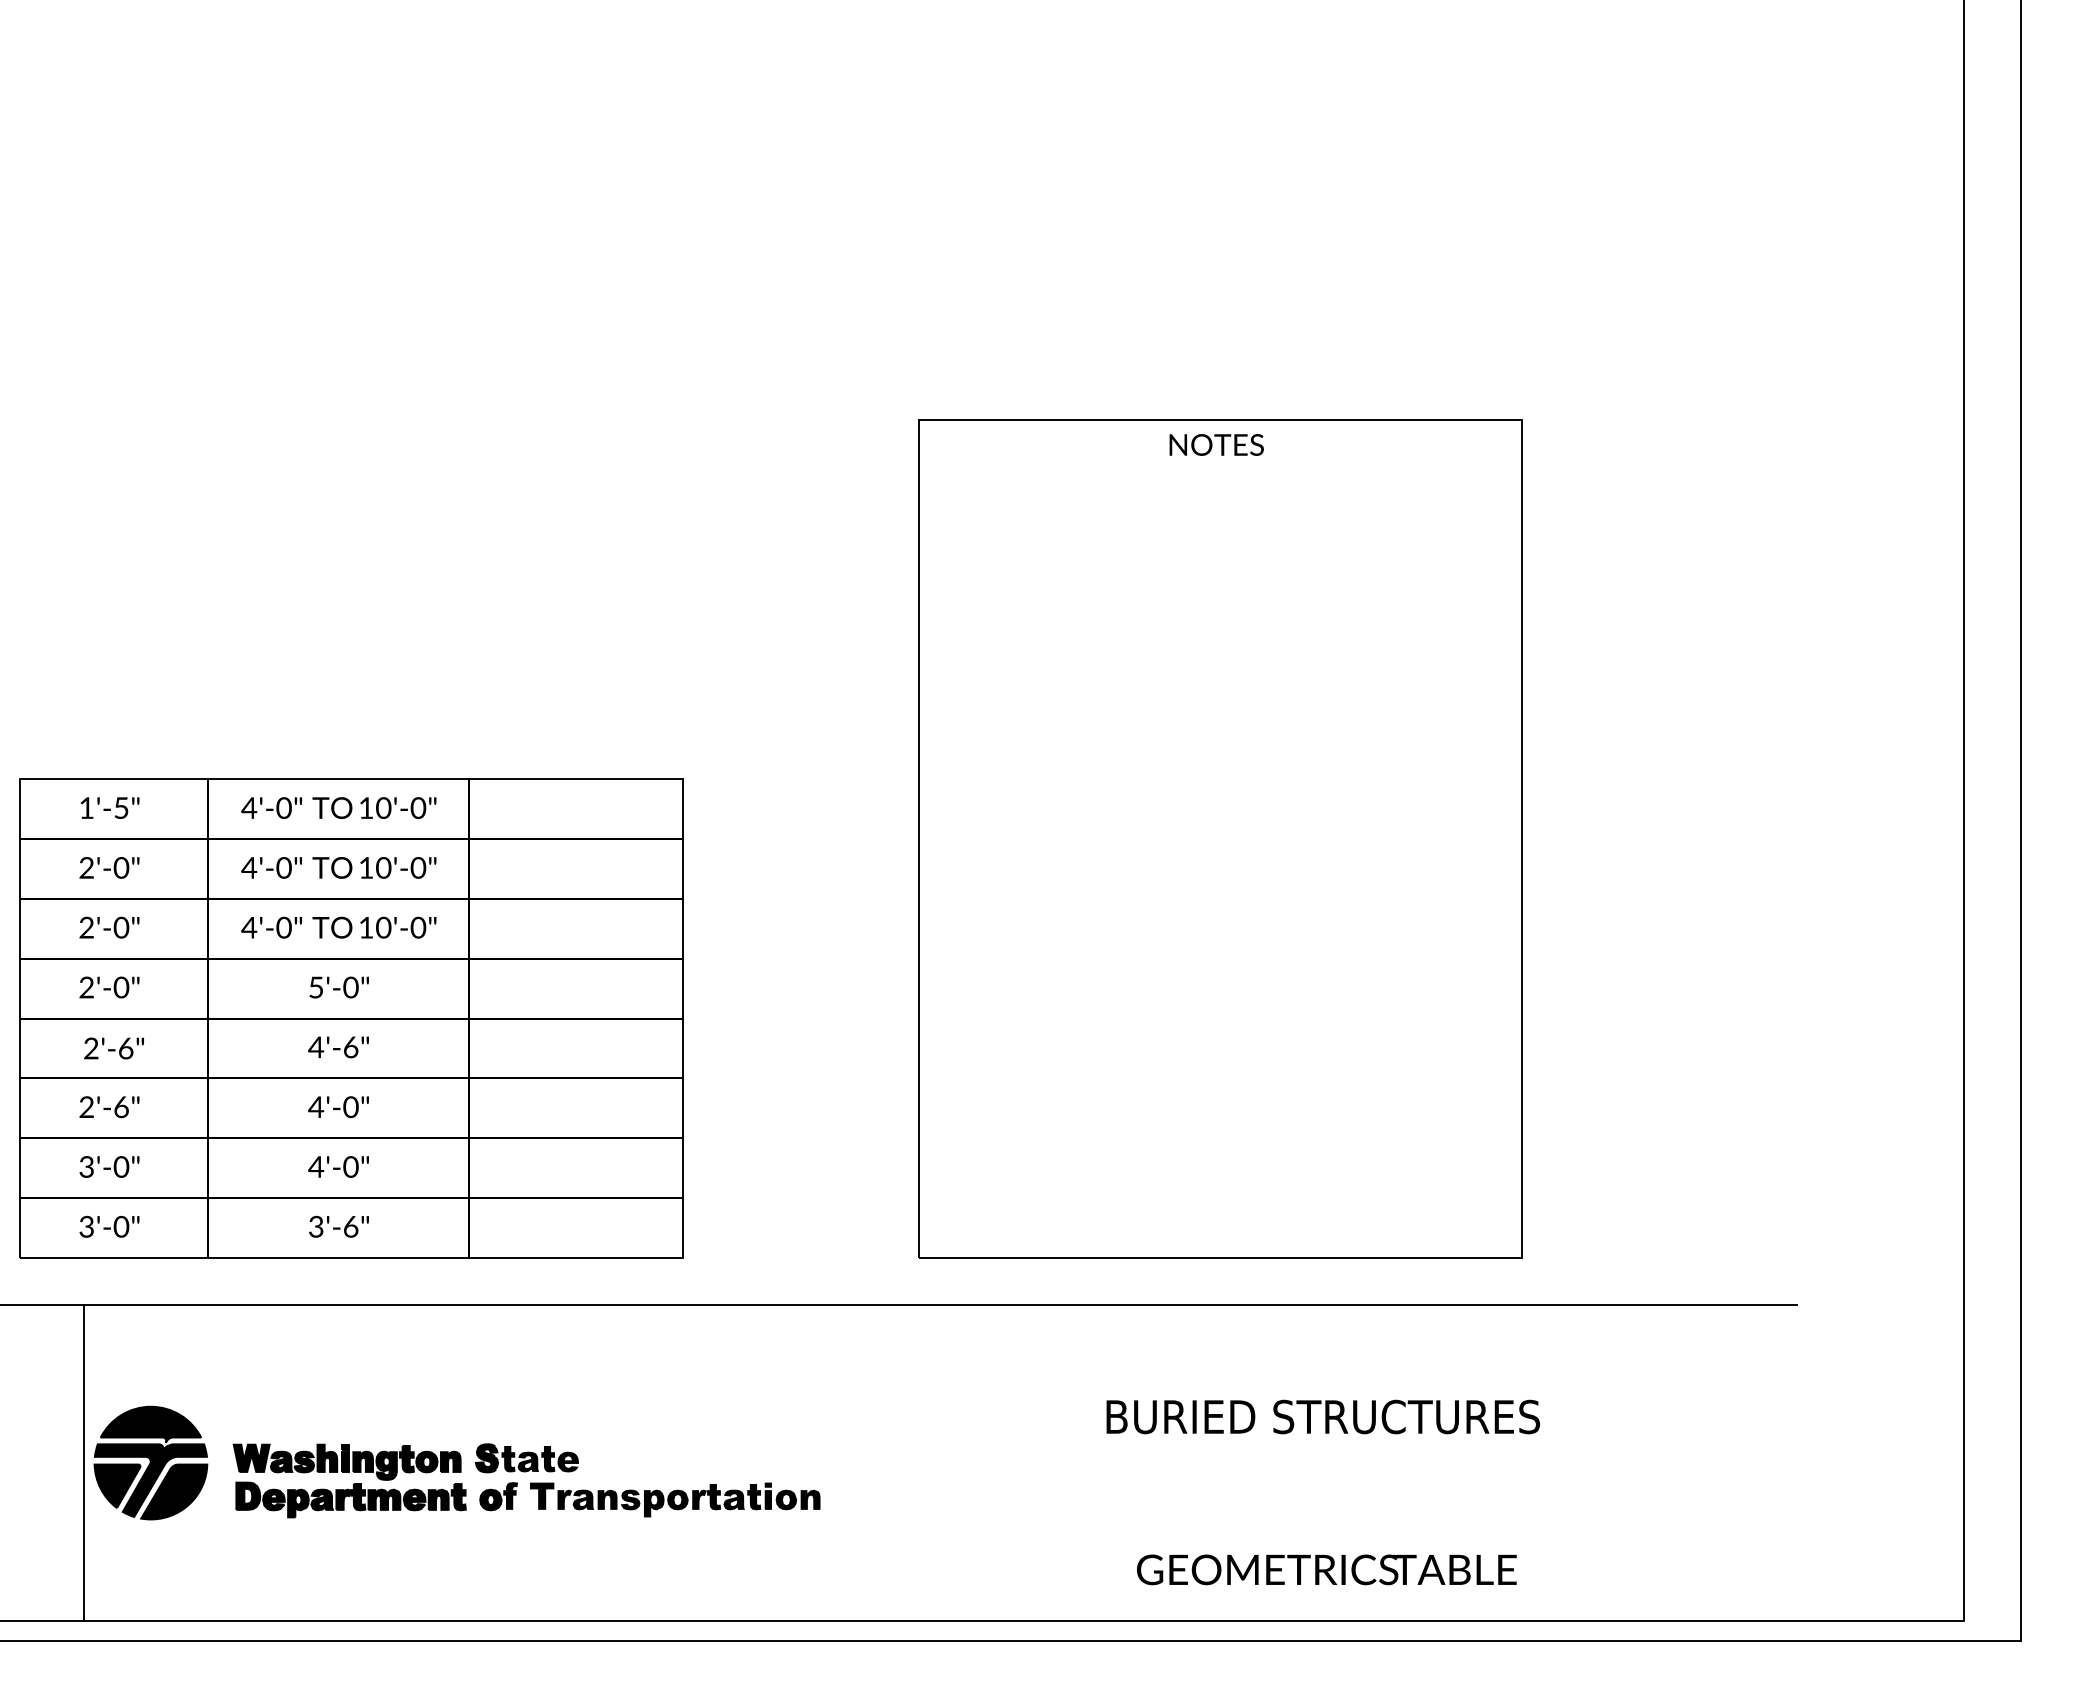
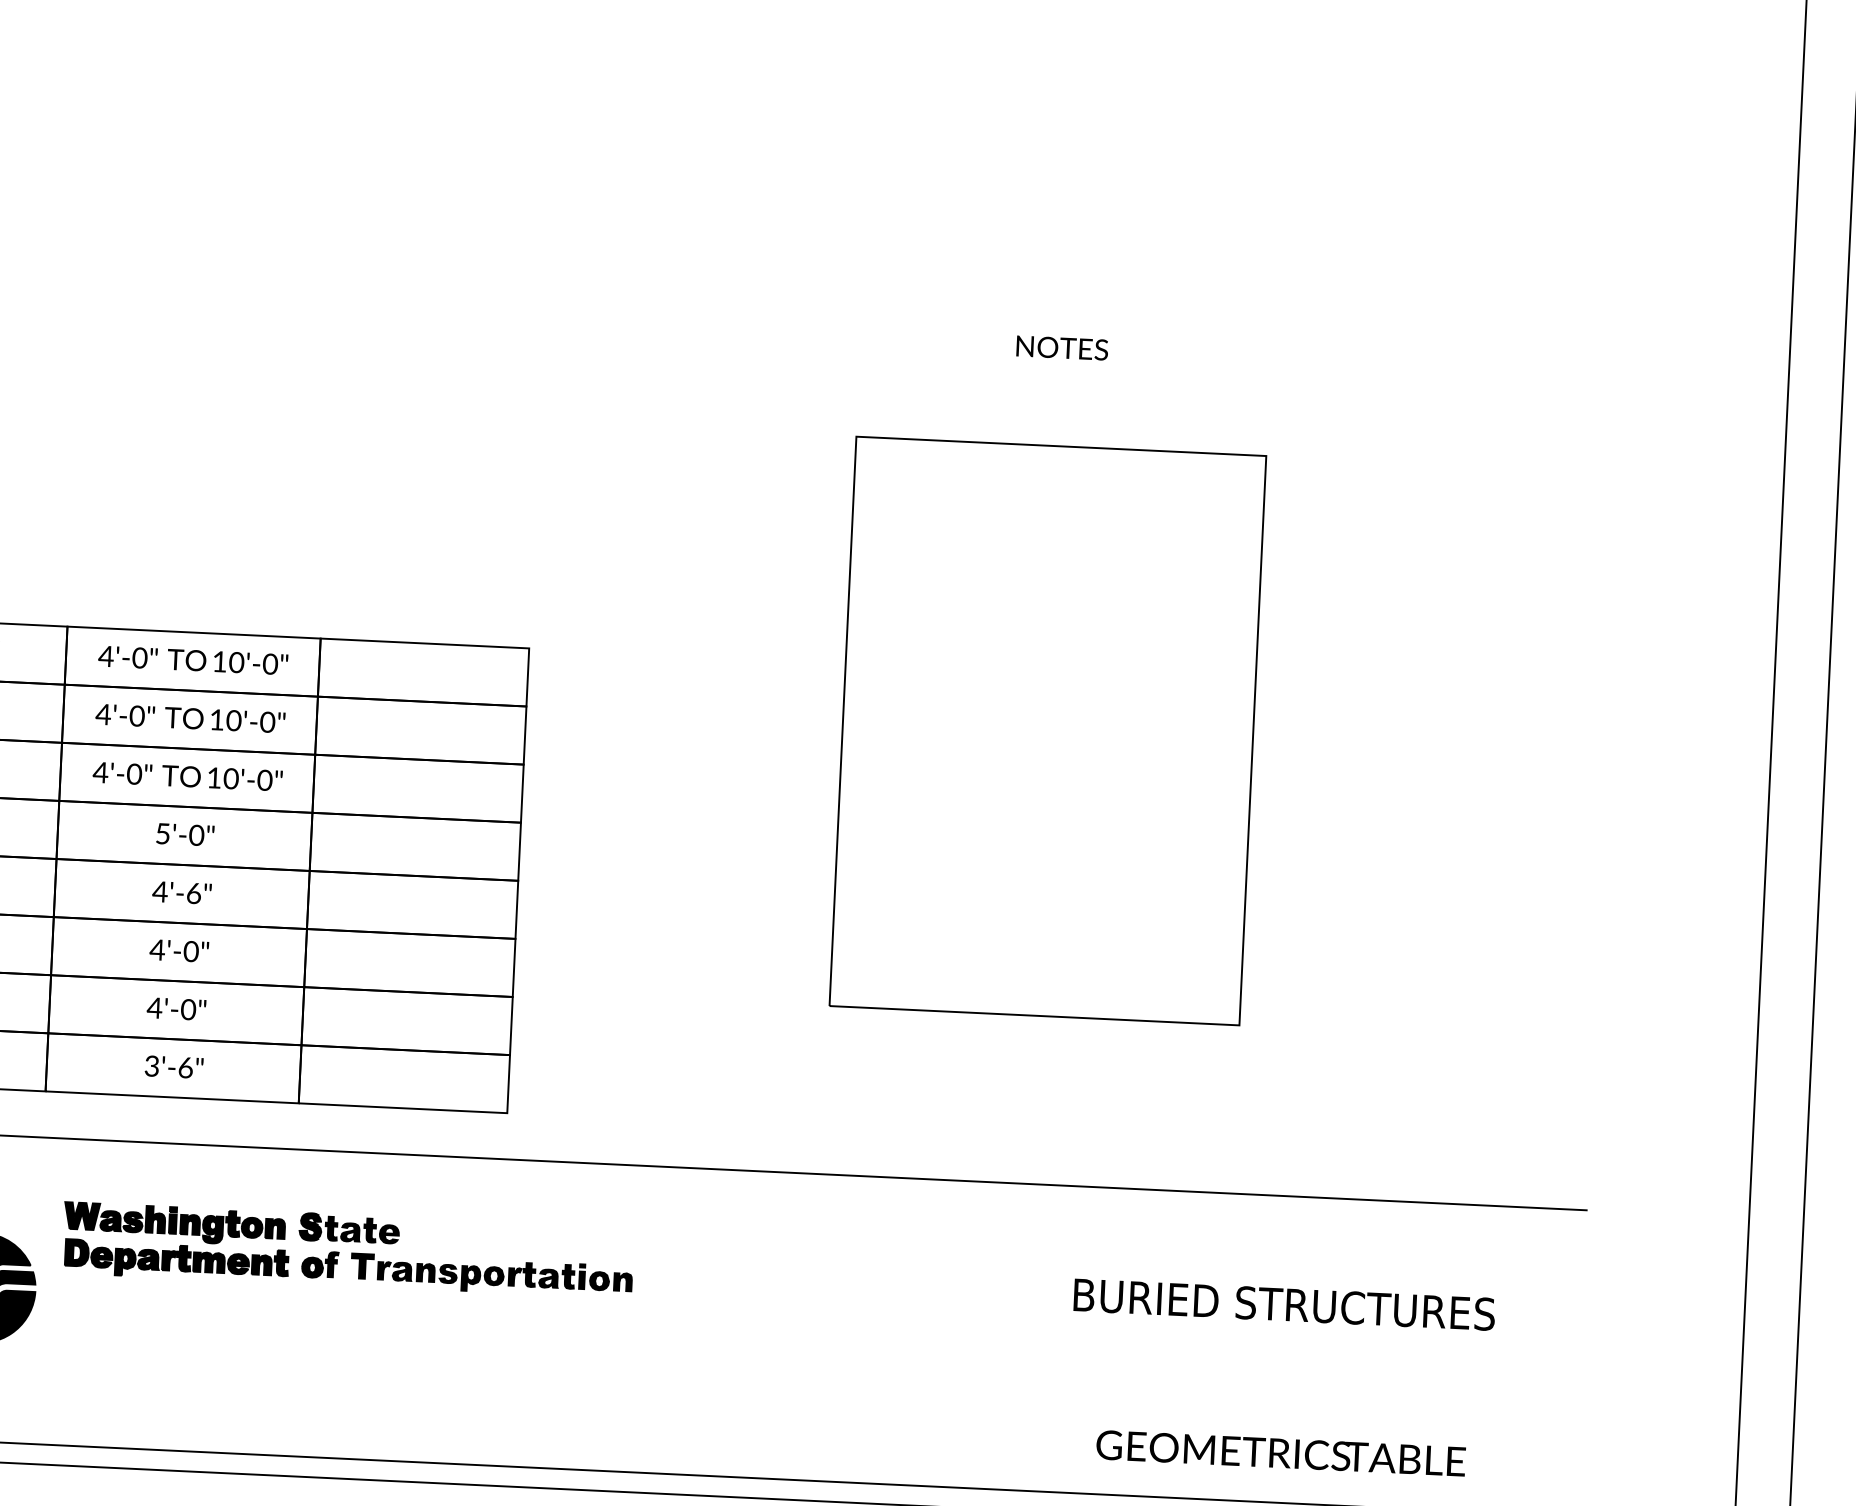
part: (1220, 838) -> (1048, 730), size x0.7
part: (526, 1480) -> (348, 1250), moved
text: (1322, 1492) -> (1280, 1377), moved

